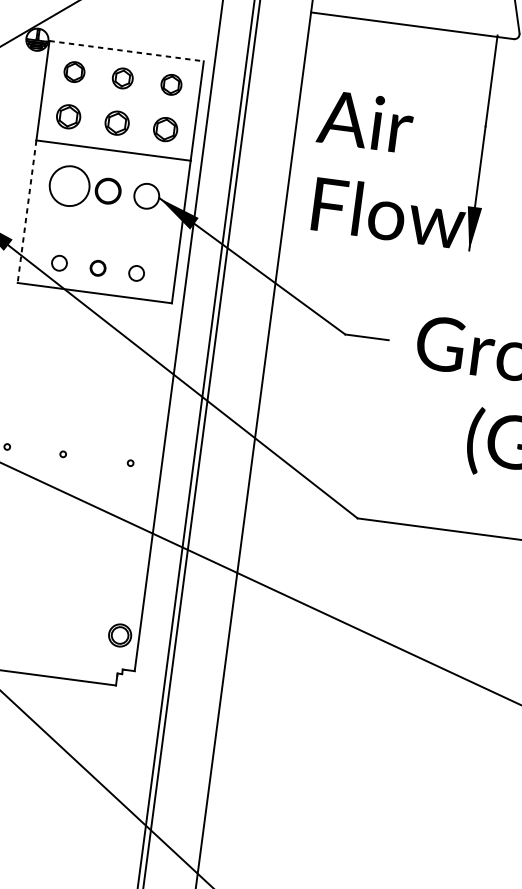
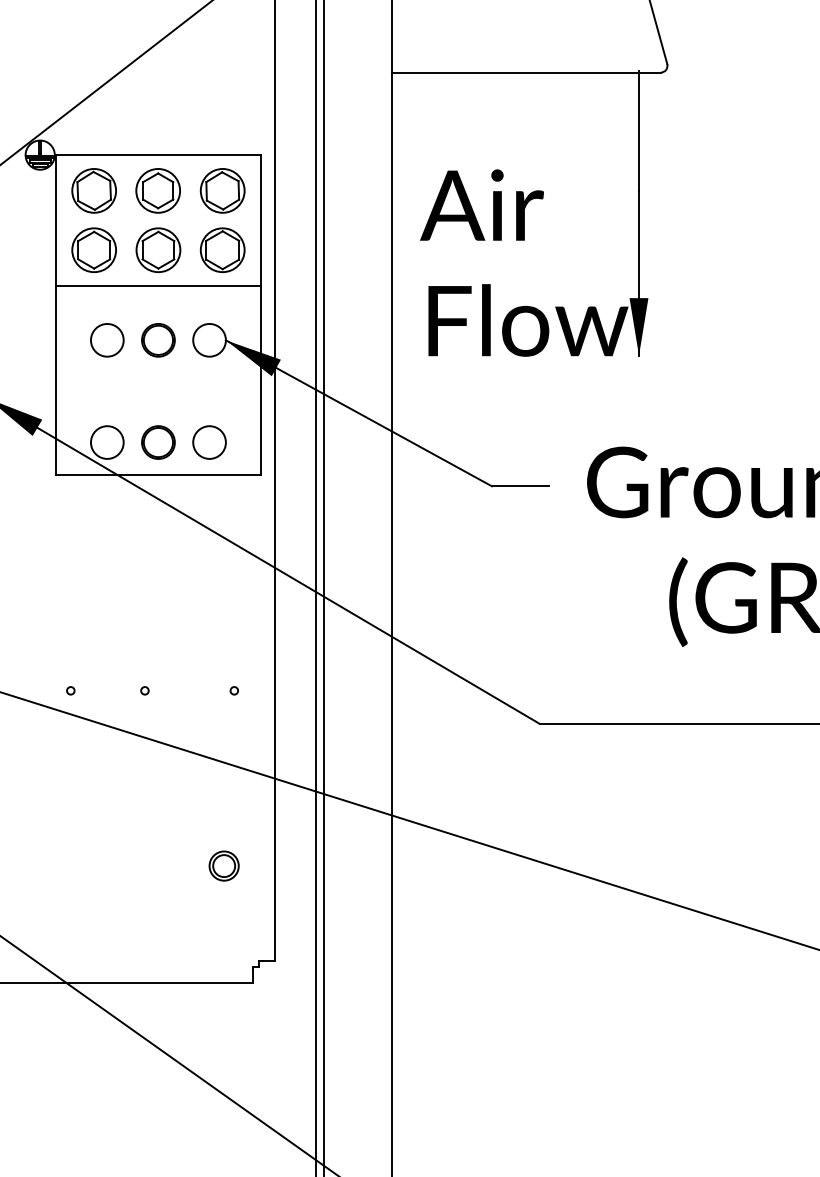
line: (126, 51) -> (158, 154), dashed -> solid
part: (74, 71) -> (93, 190), size x1.67
part: (122, 78) -> (157, 190), size x1.67
part: (171, 84) -> (222, 190), size x1.67
part: (68, 116) -> (93, 249), size x1.43
part: (117, 122) -> (158, 249), size x1.43
part: (165, 129) -> (222, 249), size x1.43
circle: (69, 185) -> (106, 339), size x0.62
line: (27, 212) -> (56, 381), dashed -> solid
circle: (58, 263) -> (106, 442), size x1.67
circle: (98, 268) -> (158, 442), size x1.67
circle: (136, 273) -> (209, 442), size x1.67
part: (119, 634) -> (223, 865), moved

